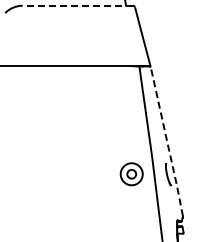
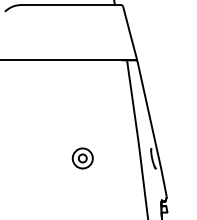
line: (77, 5) -> (70, 4), dashed -> solid
line: (167, 141) -> (152, 128), dashed -> solid
part: (131, 174) -> (82, 158), moved

